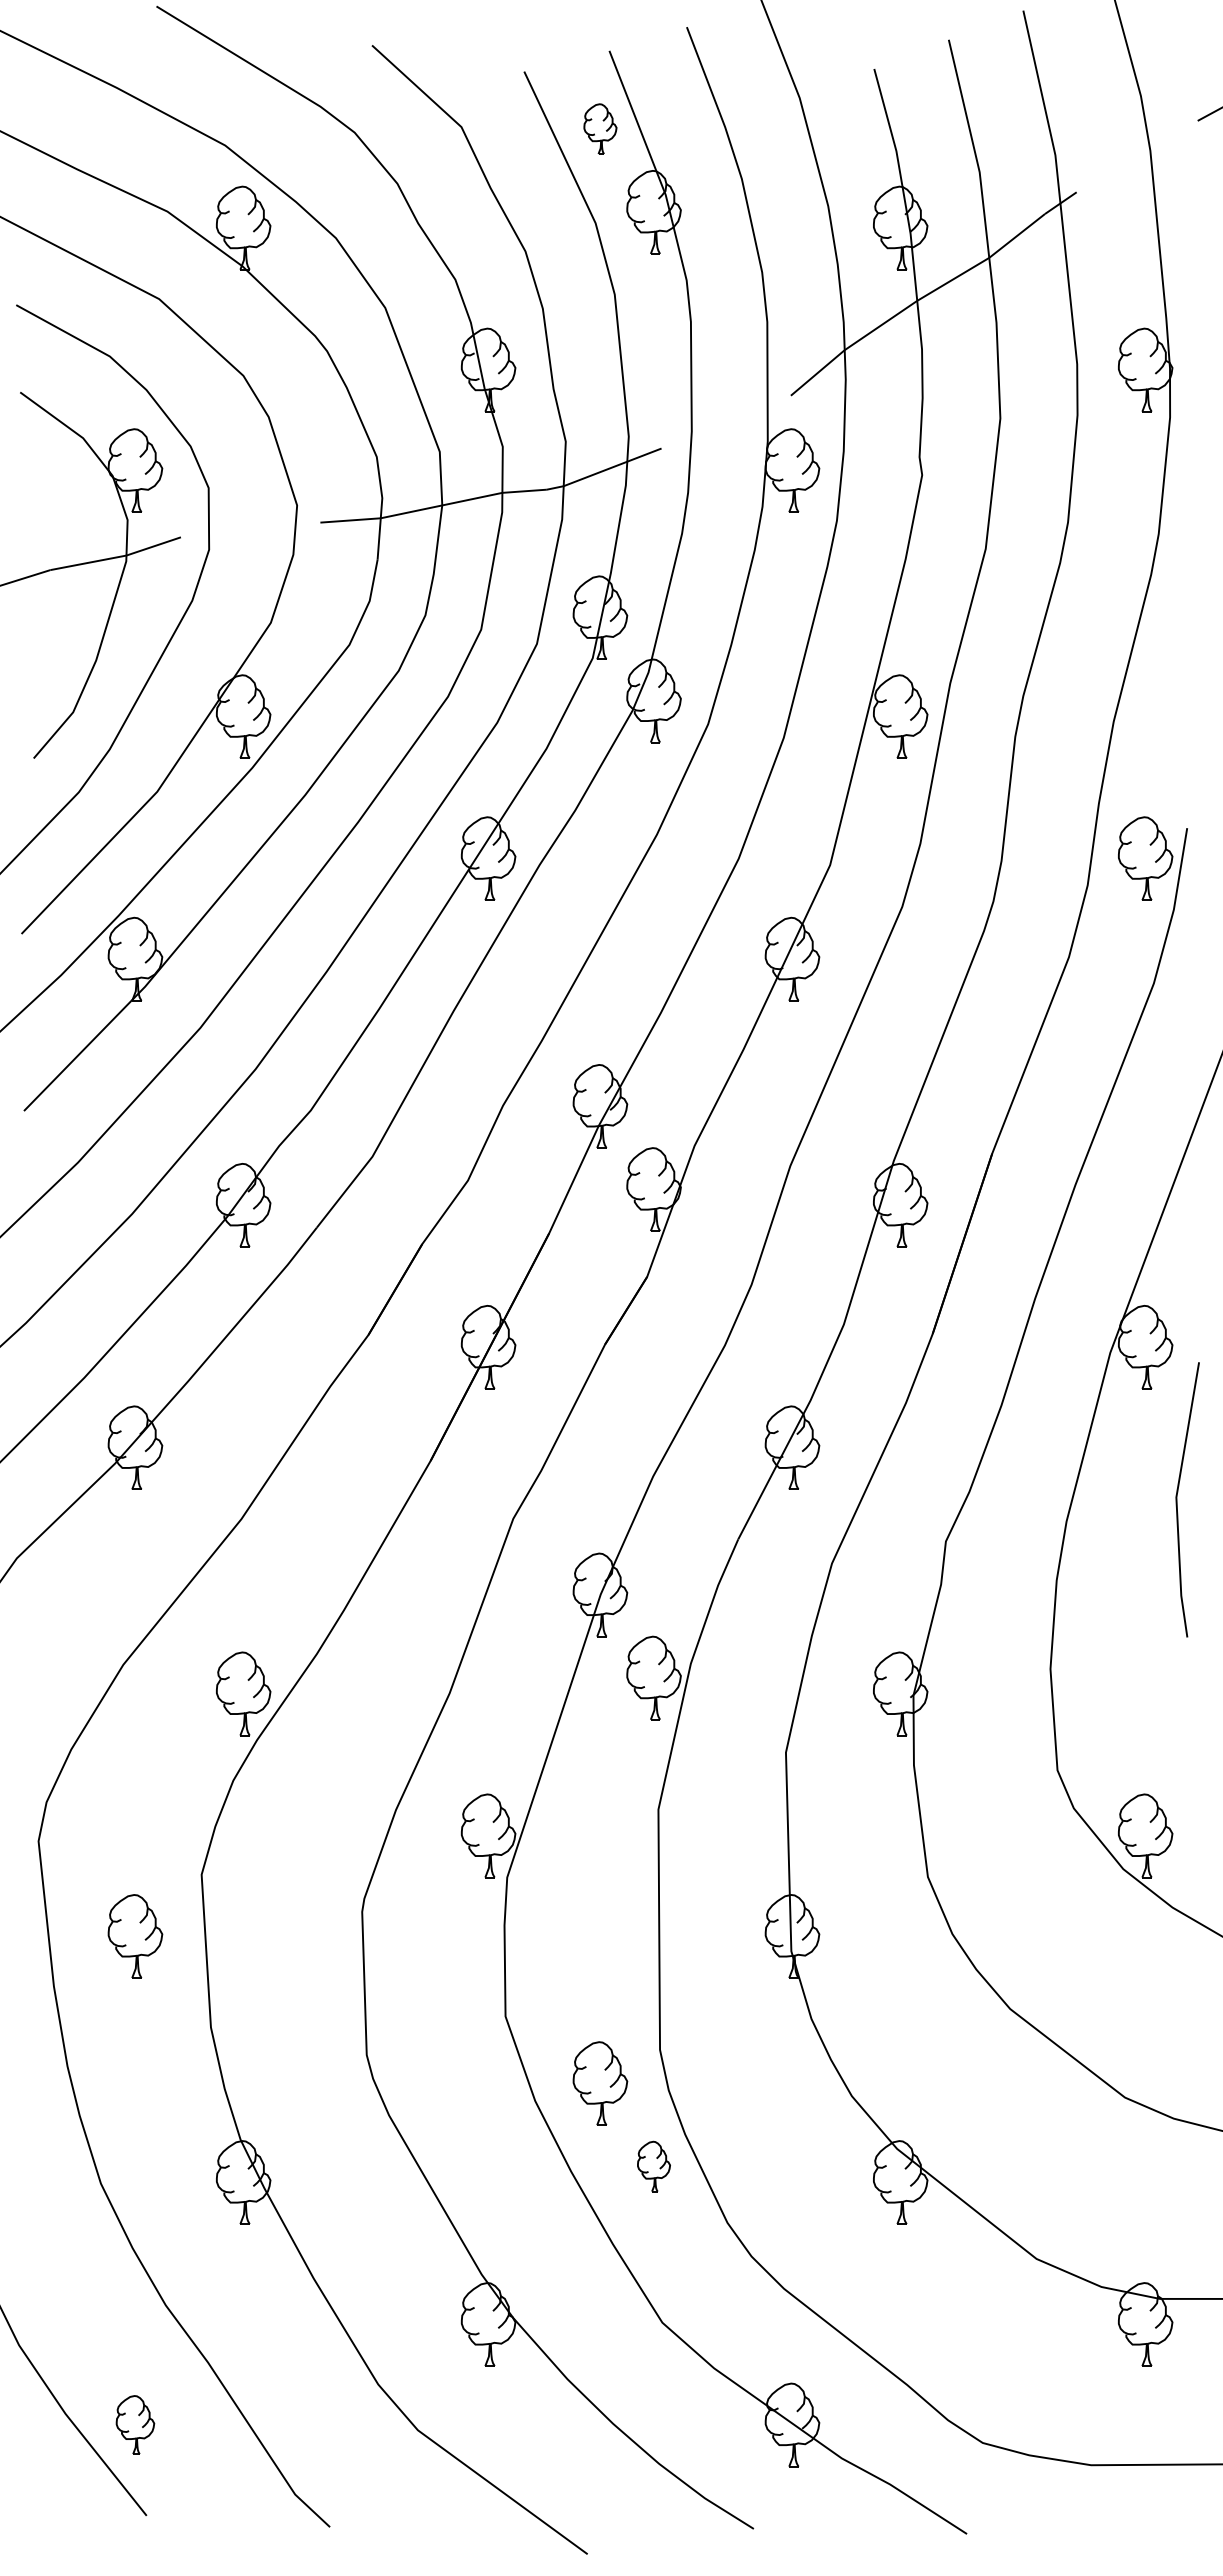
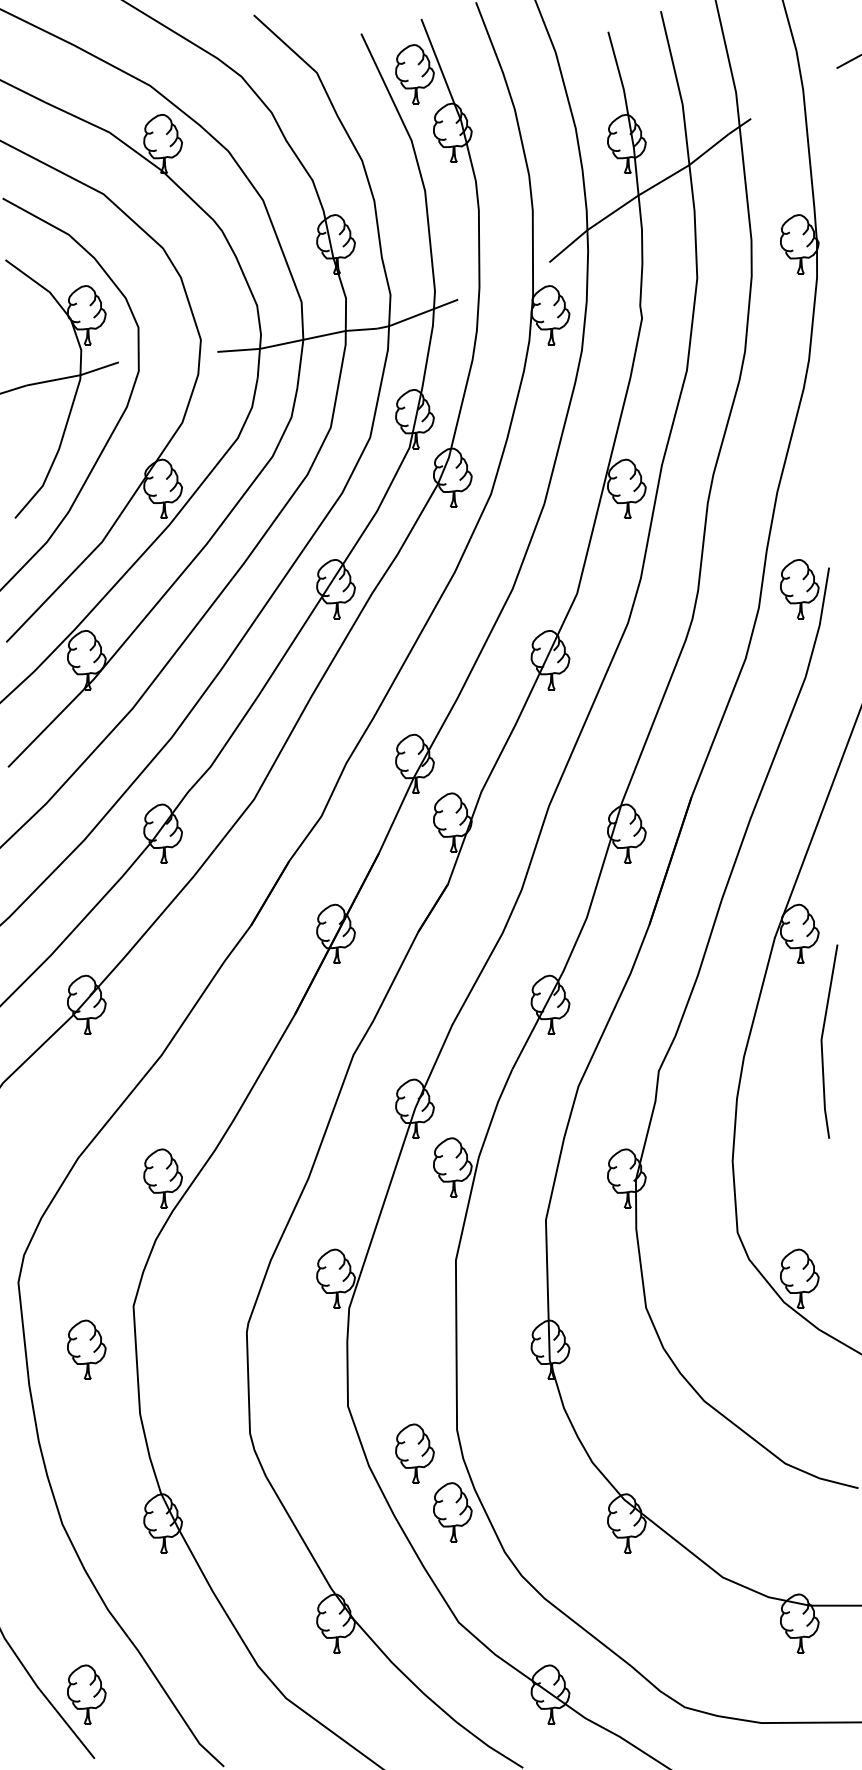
part: (600, 128) -> (415, 73), size x1.67
part: (653, 2166) -> (452, 1512), size x1.67
part: (135, 2424) -> (86, 1694), size x1.43

